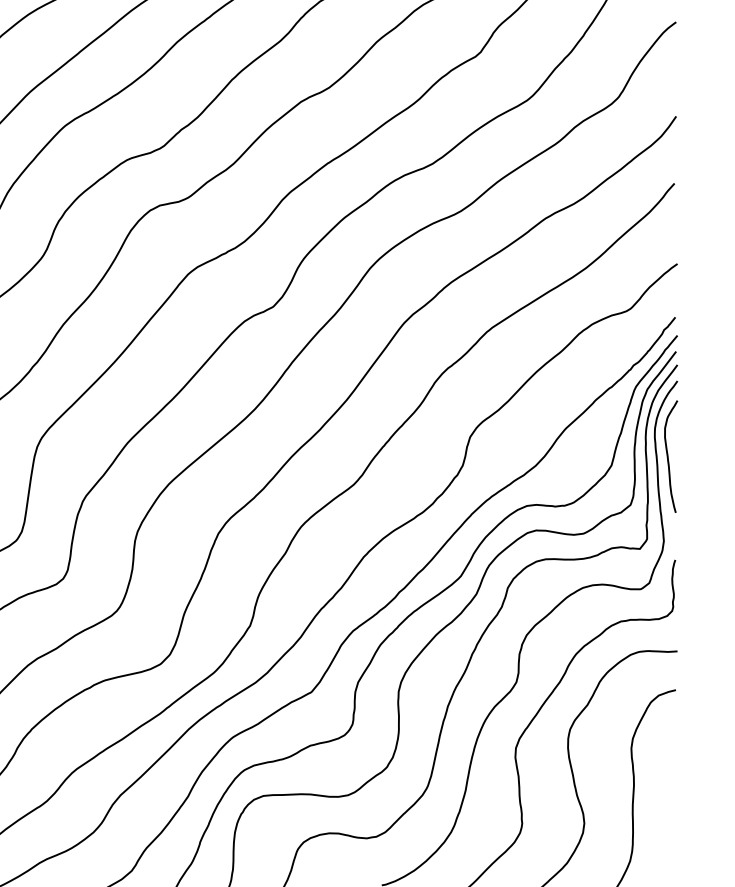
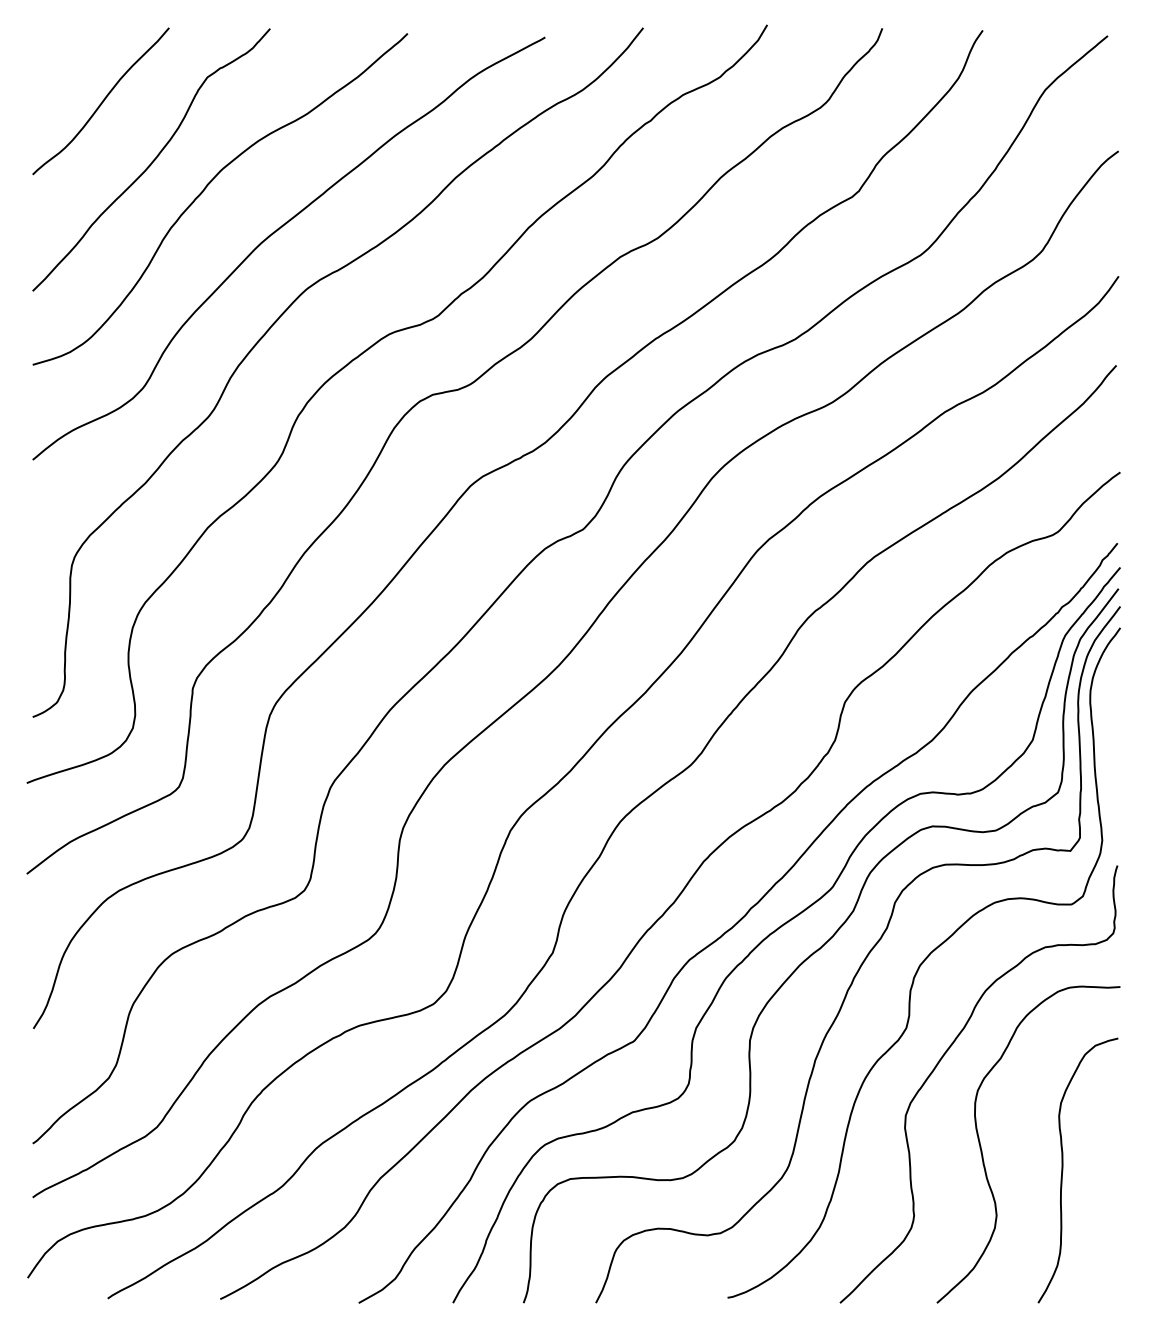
curve: (668, 456) -> (1108, 728), removed

